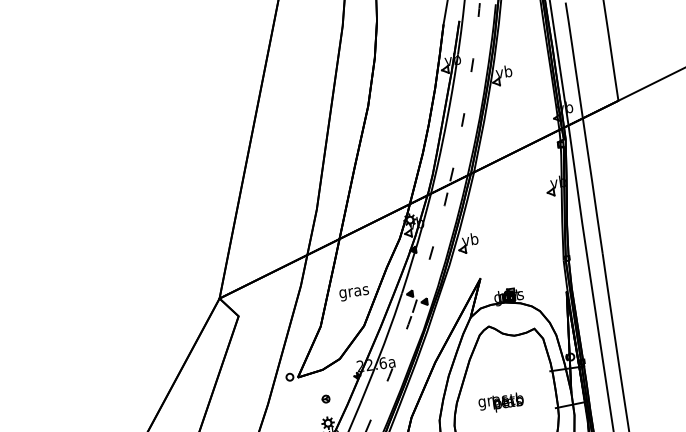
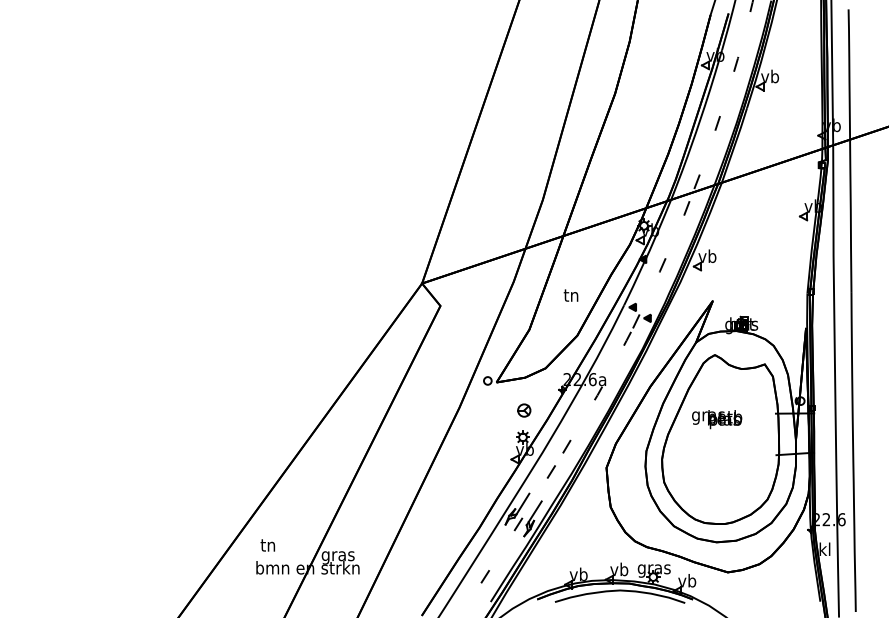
text: (354, 292) -> (571, 297), gras -> tn
part: (326, 399) -> (524, 410), size x1.6
text: (501, 403) -> (717, 419), moved

